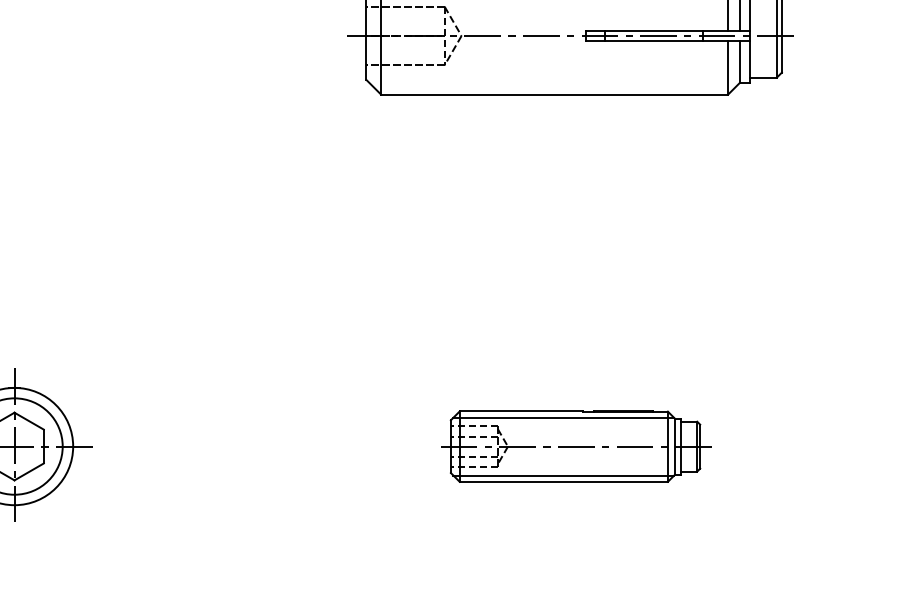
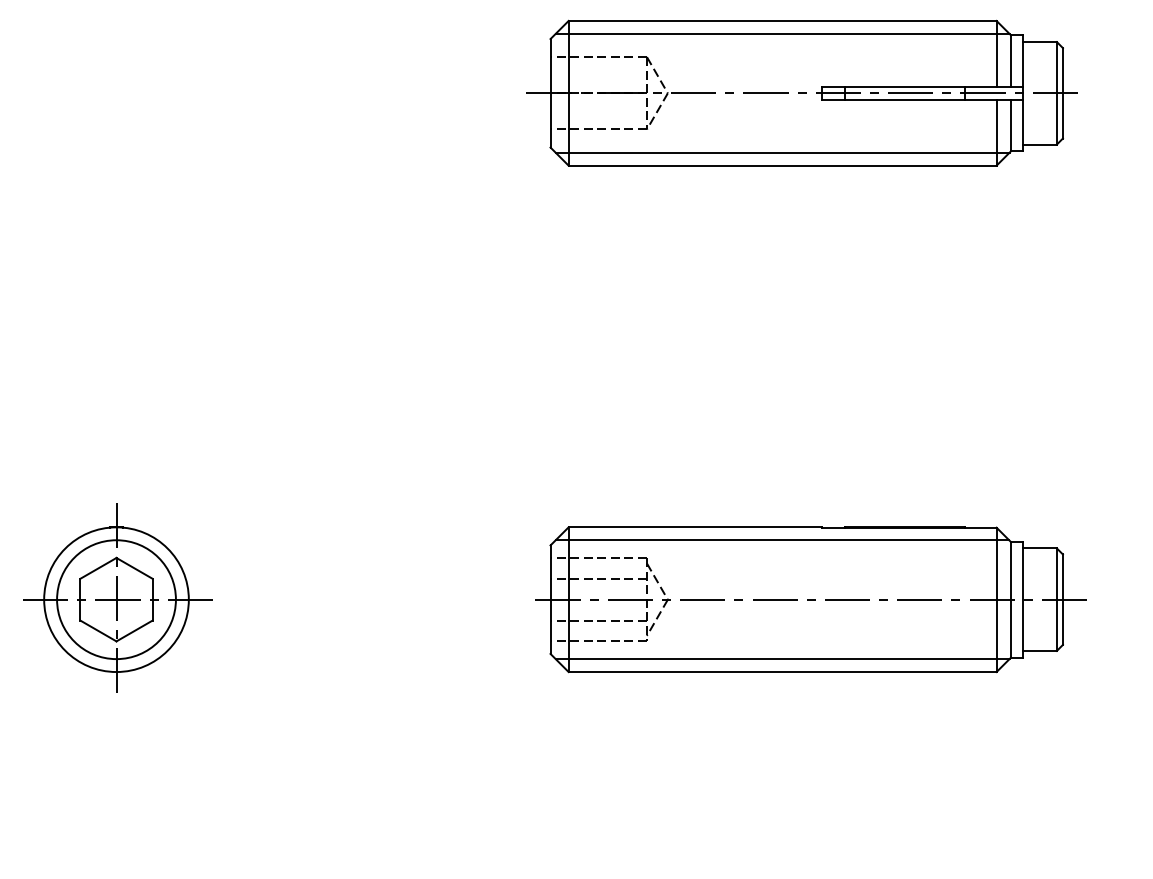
line: (554, 83) -> (782, 152), added
part: (577, 446) -> (810, 599), size x1.67

